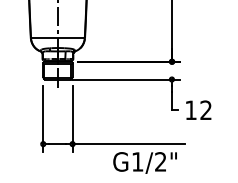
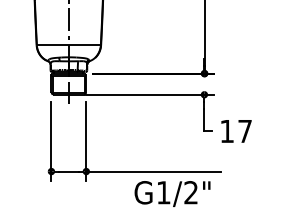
text: (205, 109) -> (244, 130), 12 -> 17

